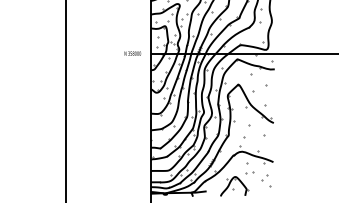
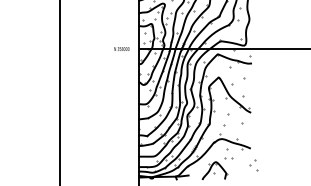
part: (265, 180) -> (253, 165), moved

